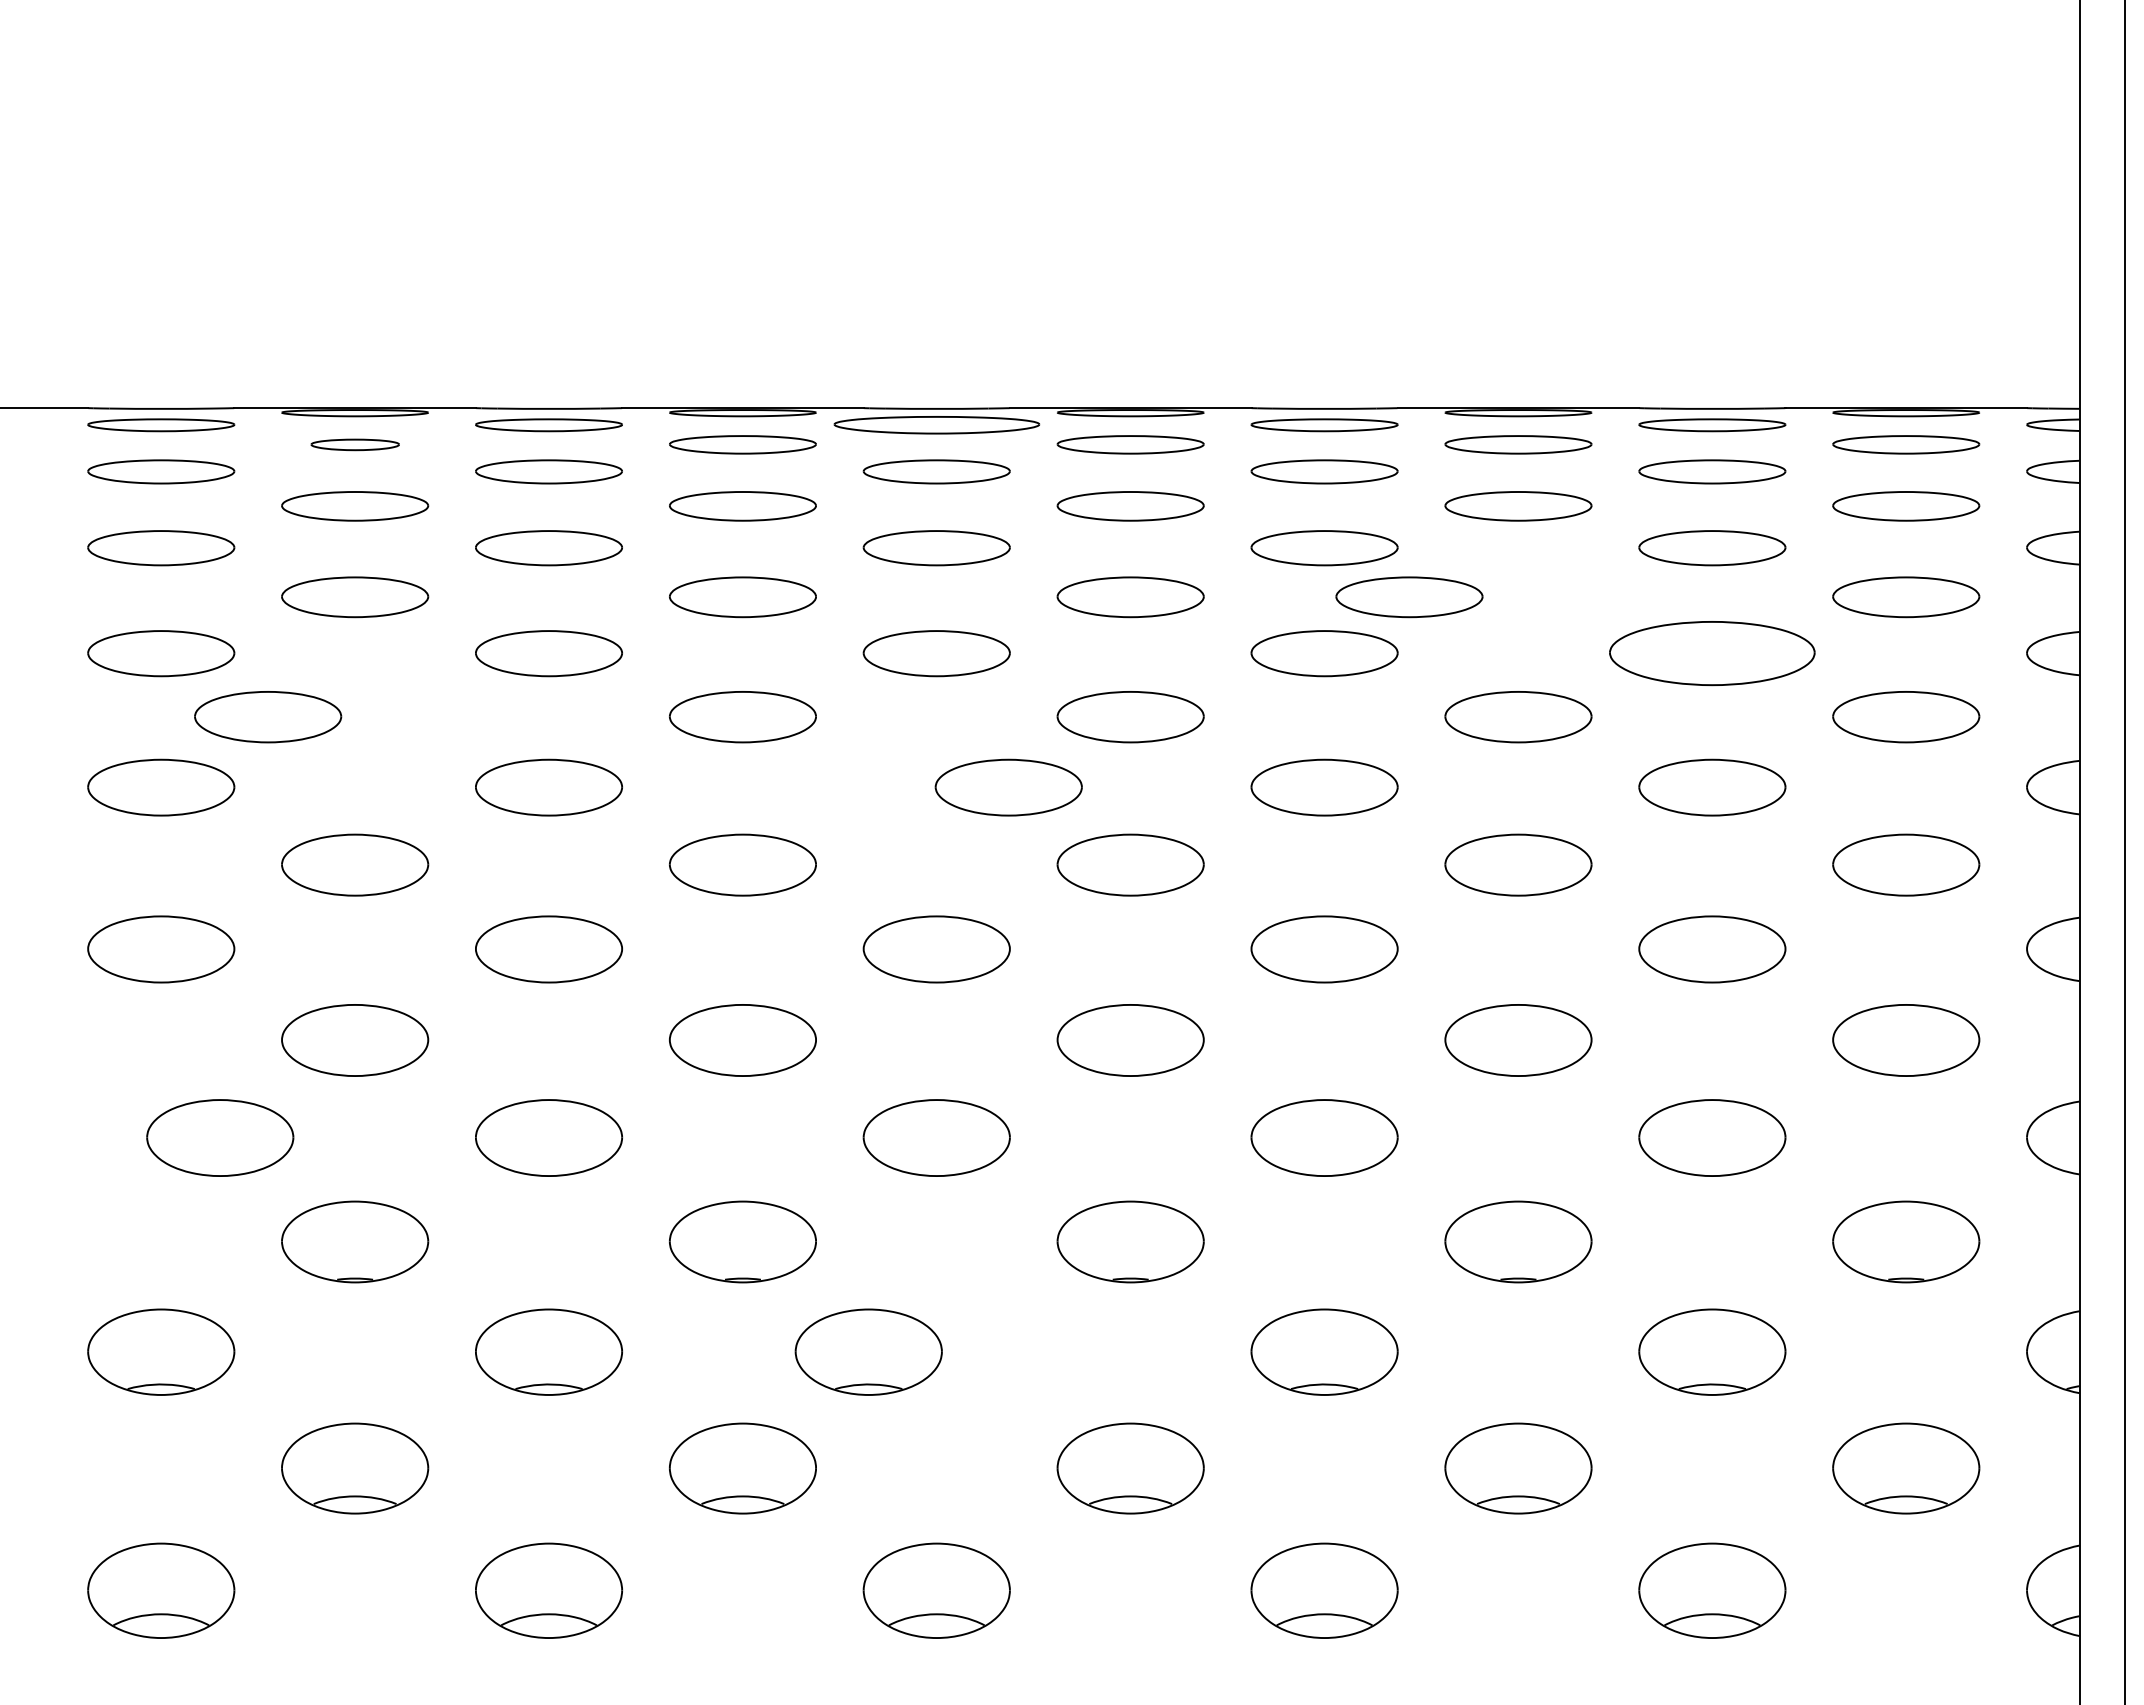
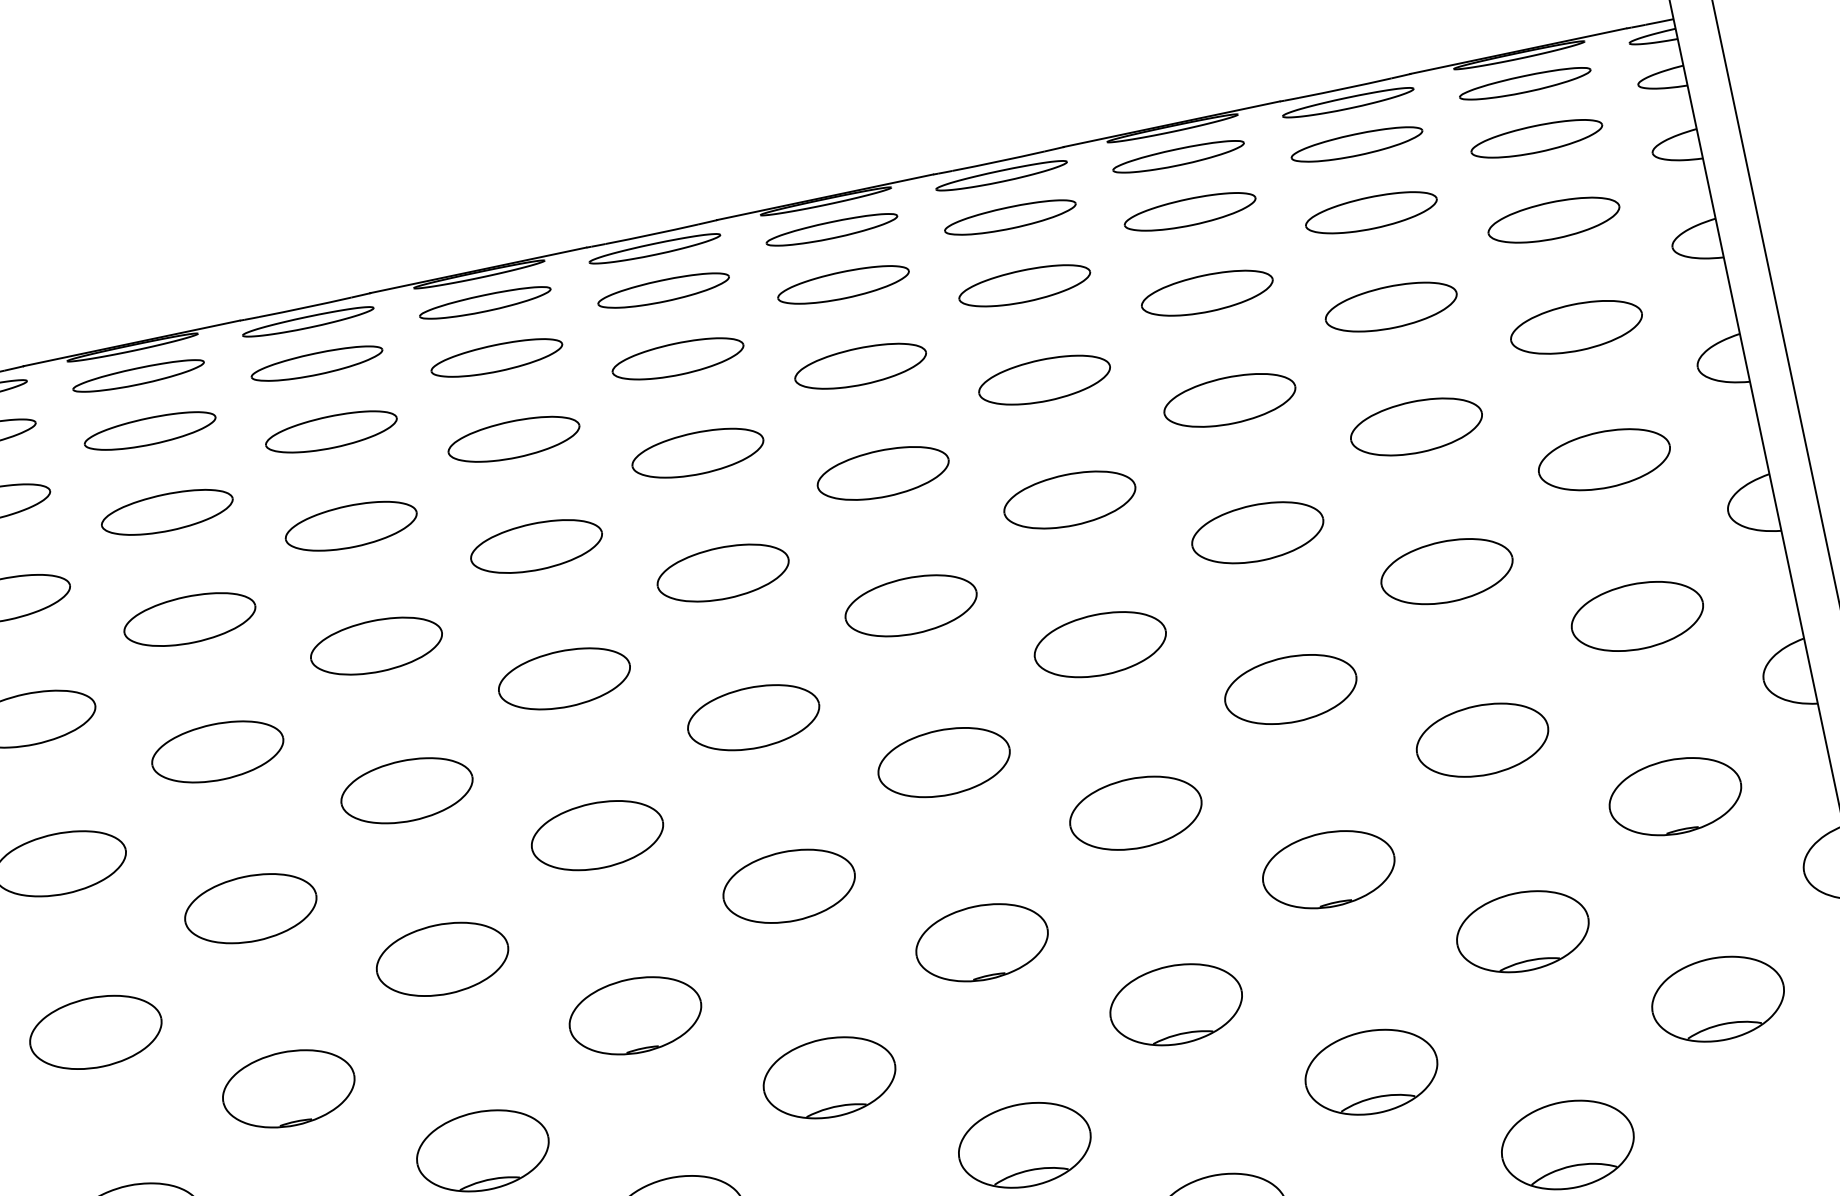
part: (936, 425) -> (654, 249), size x0.71
part: (355, 444) -> (138, 375), size x1.67
part: (1409, 597) -> (1207, 293), moved
part: (1712, 653) -> (1391, 307), size x0.71
part: (268, 717) -> (190, 619), moved
part: (1008, 787) -> (722, 573), moved
part: (220, 1137) -> (96, 1031), moved
part: (868, 1351) -> (829, 1077), moved

